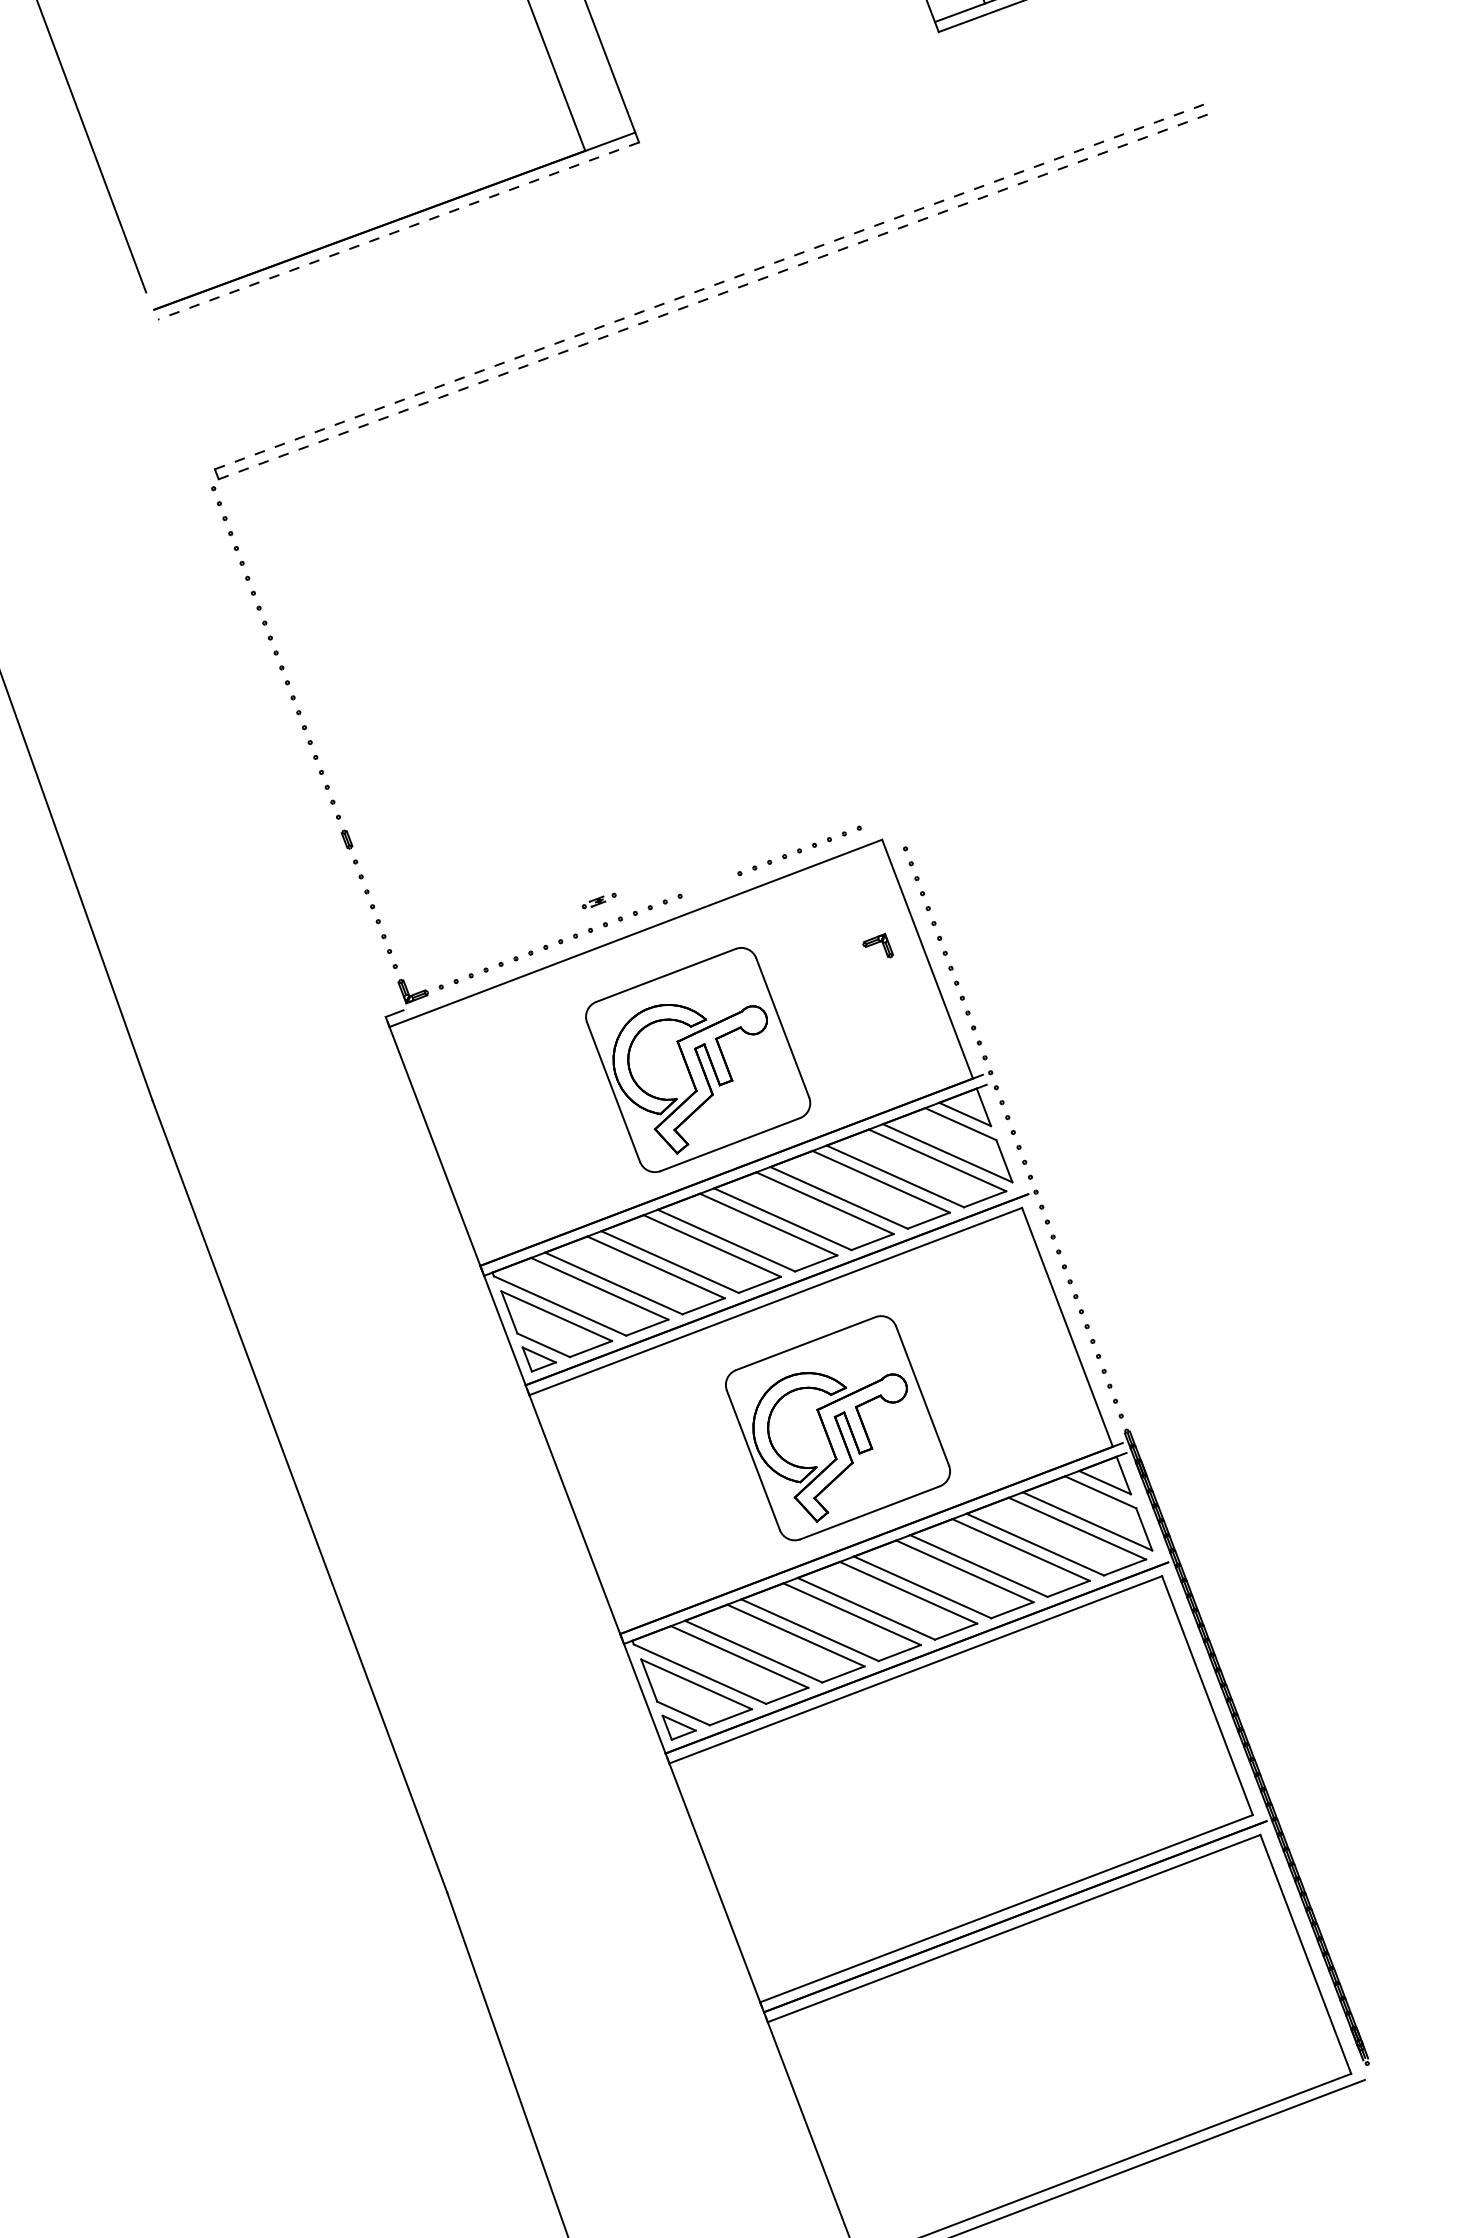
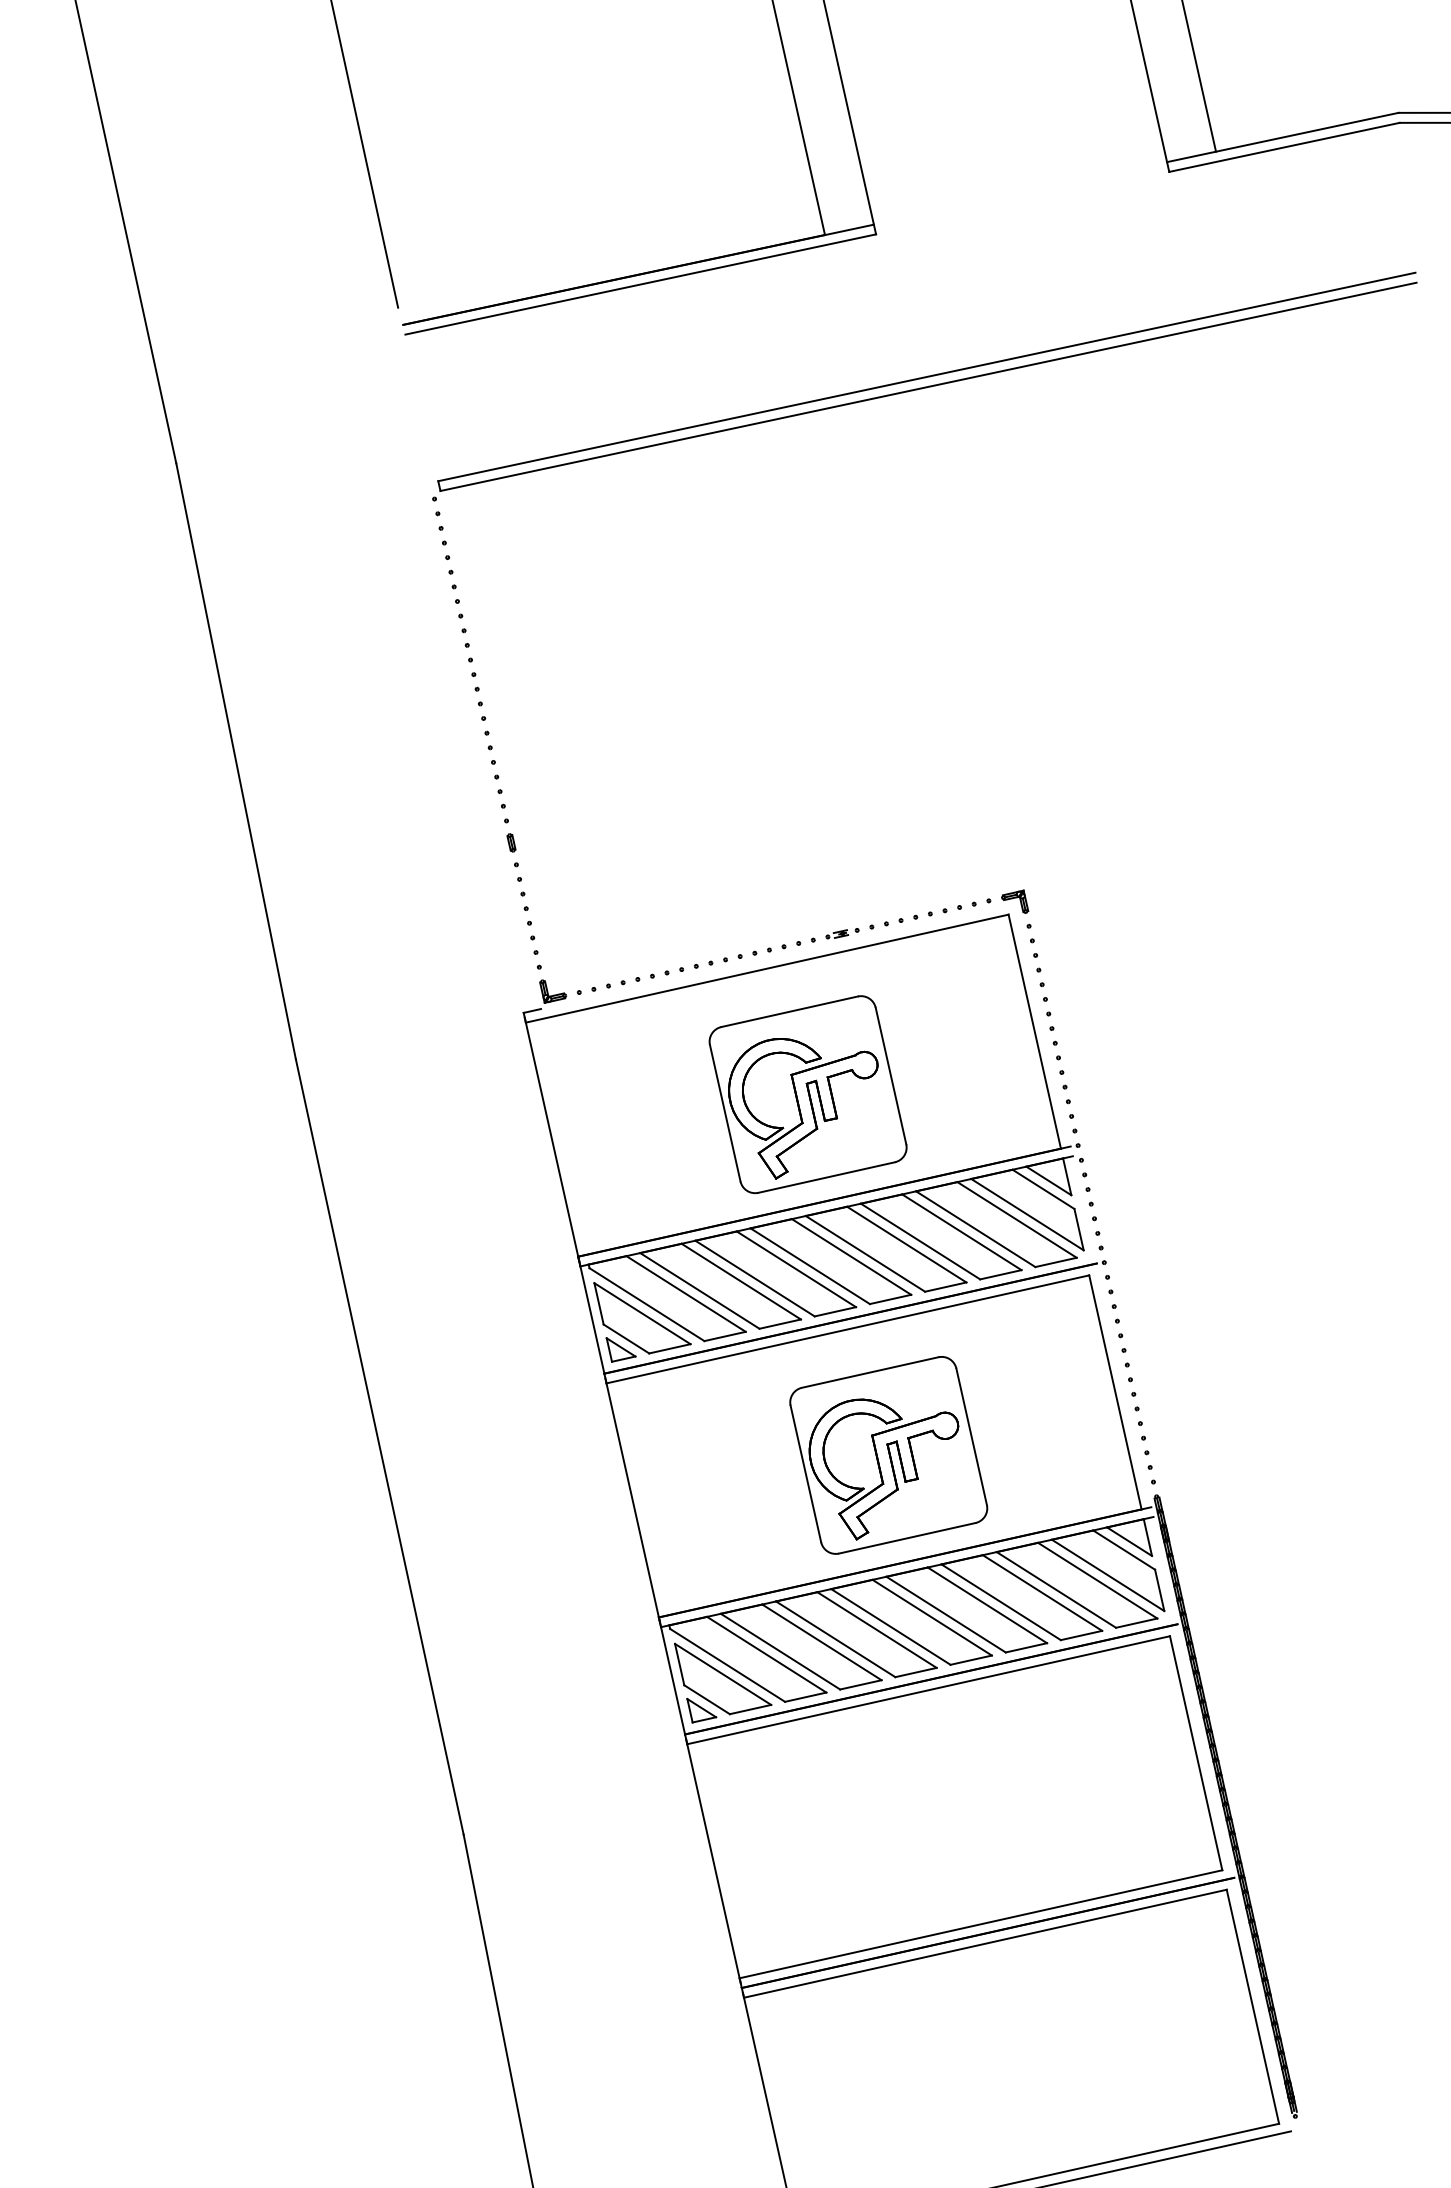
line: (398, 231) -> (640, 284), dashed -> solid
line: (713, 284) -> (926, 376), dashed -> solid
line: (718, 294) -> (929, 386), dashed -> solid
part: (599, 900) -> (842, 933), moved
part: (878, 946) -> (1015, 901), moved

